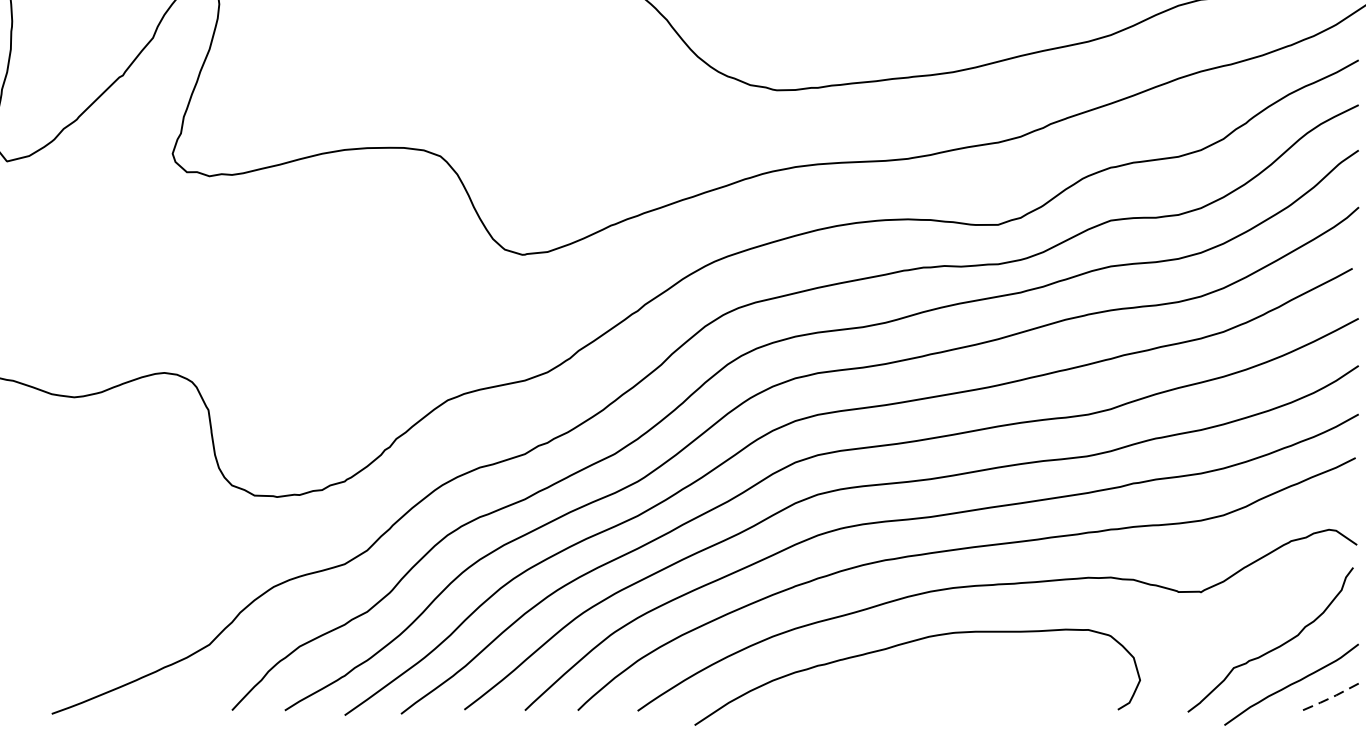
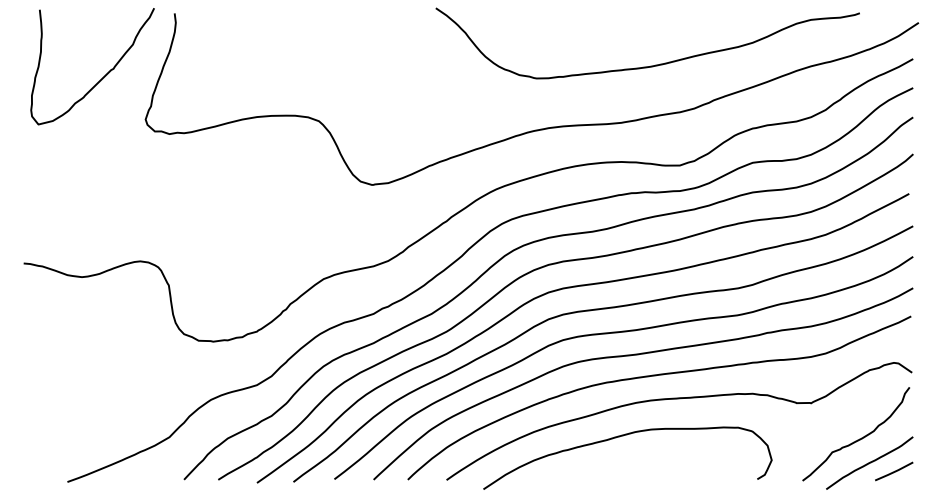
line: (1329, 699) -> (894, 472), dashed -> solid

